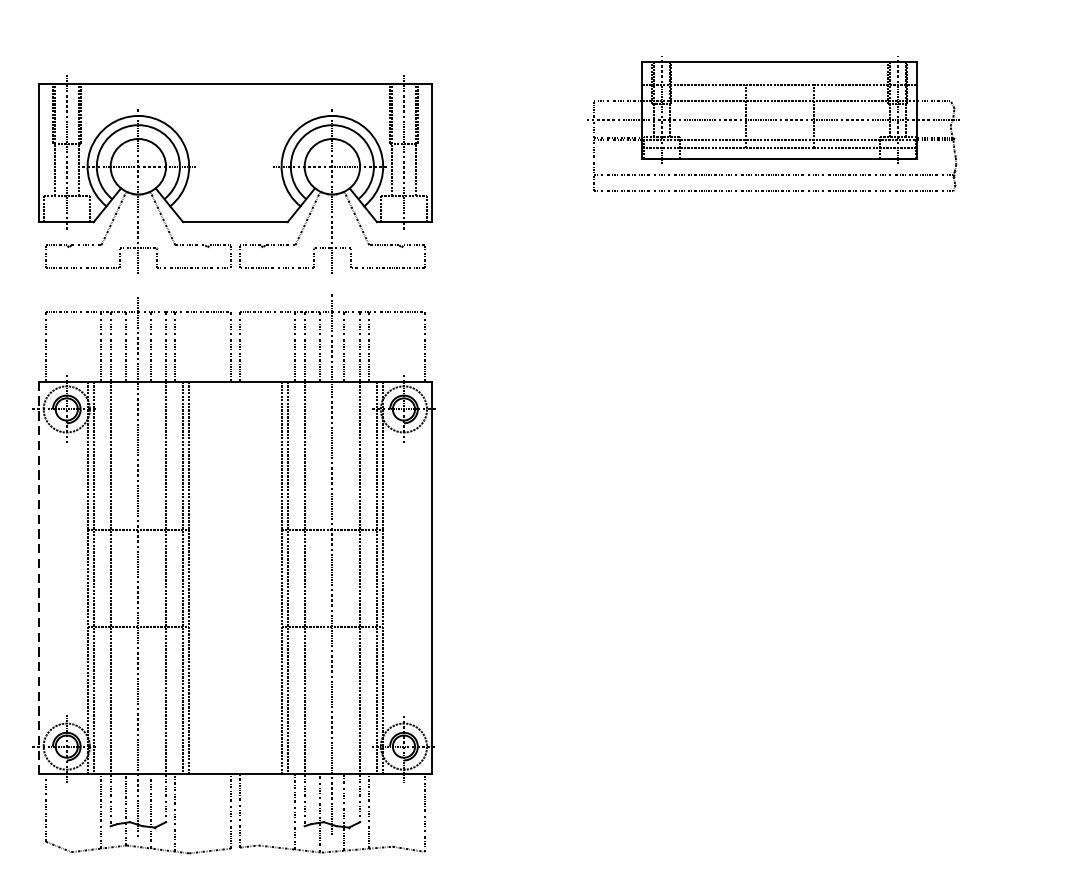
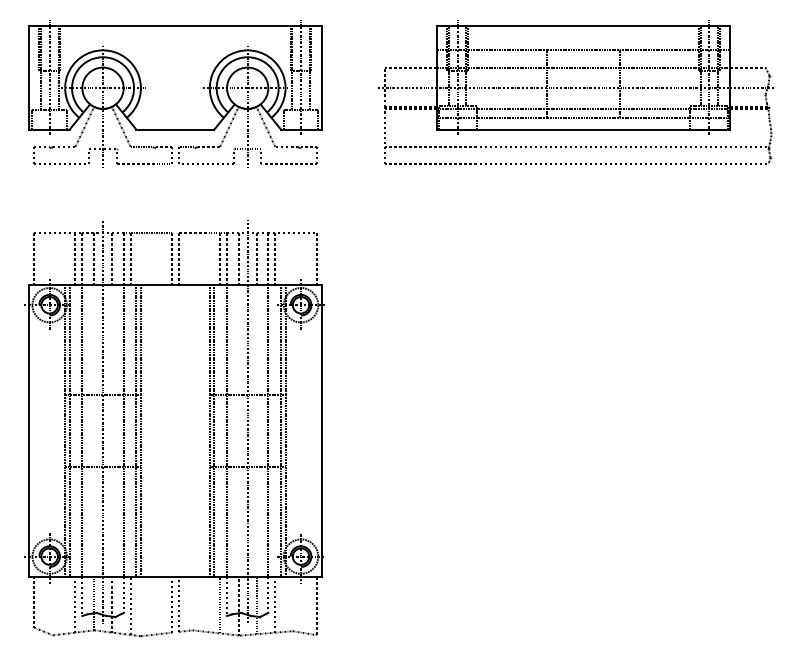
part: (772, 124) -> (575, 92), size x1.43
part: (235, 173) -> (175, 93), moved
line: (39, 578) -> (29, 431), dashed -> solid

